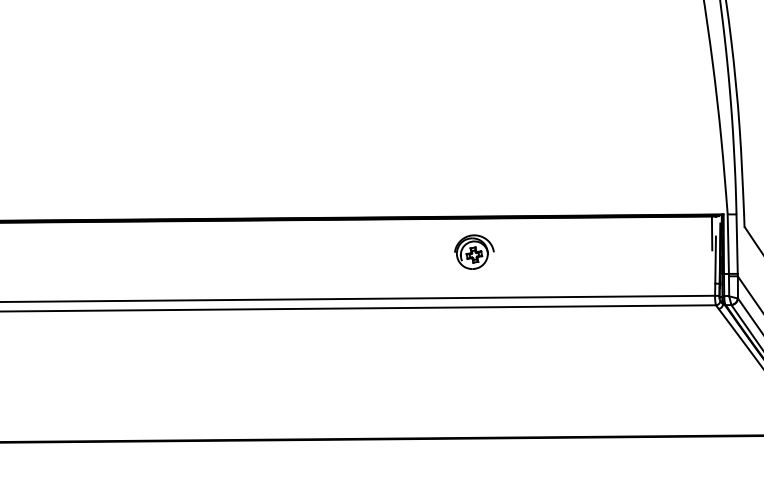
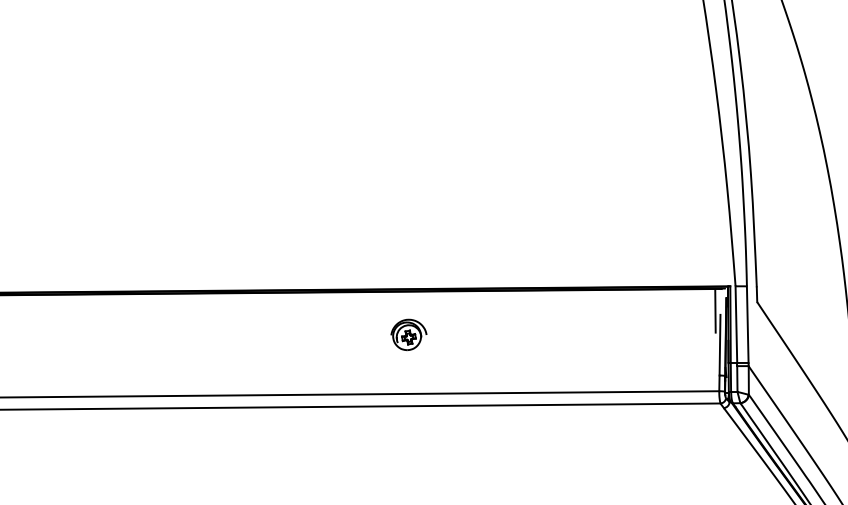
part: (474, 251) -> (409, 334), size x0.7

